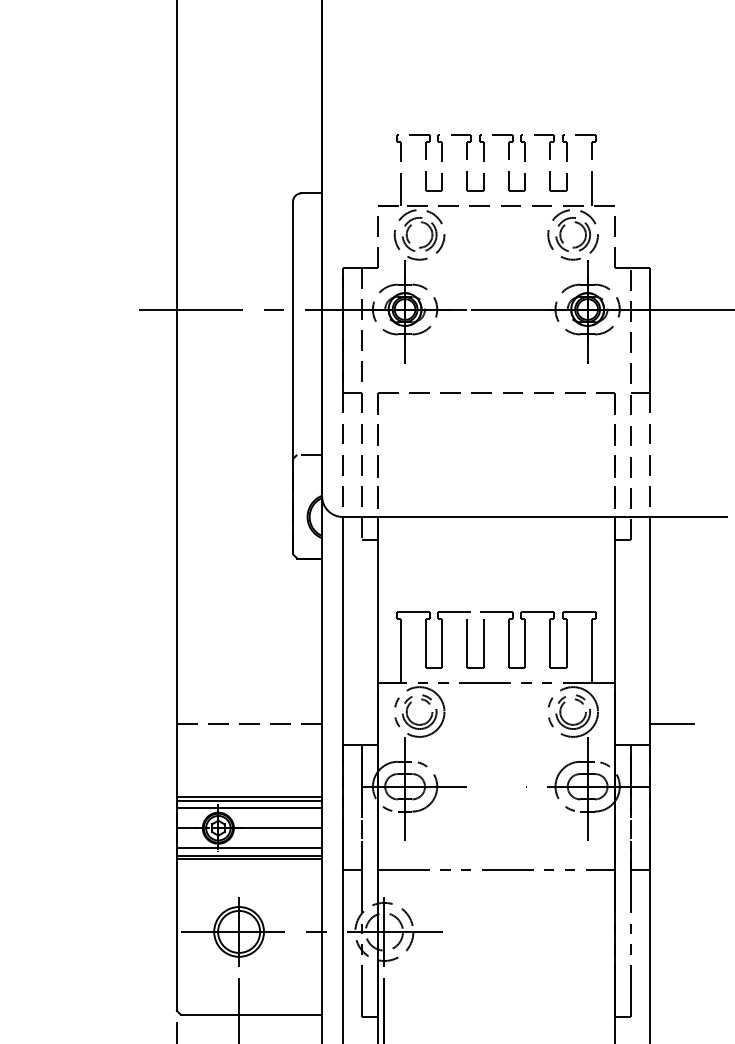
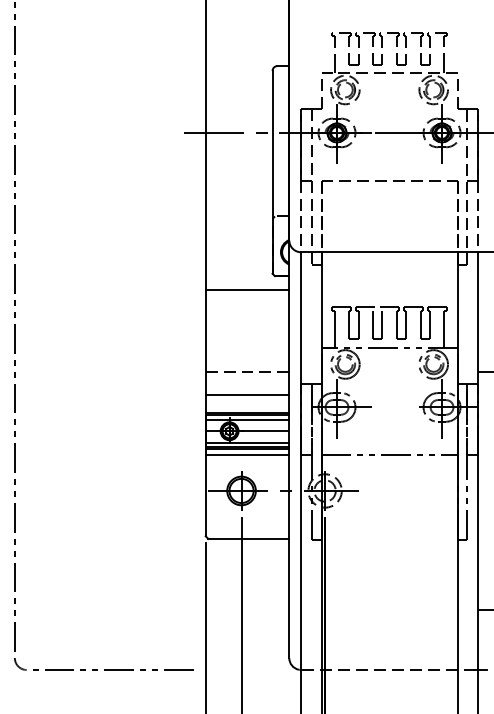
line: (249, 583) -> (247, 290), added
line: (249, 765) -> (247, 395), added
line: (249, 870) -> (247, 455), added

